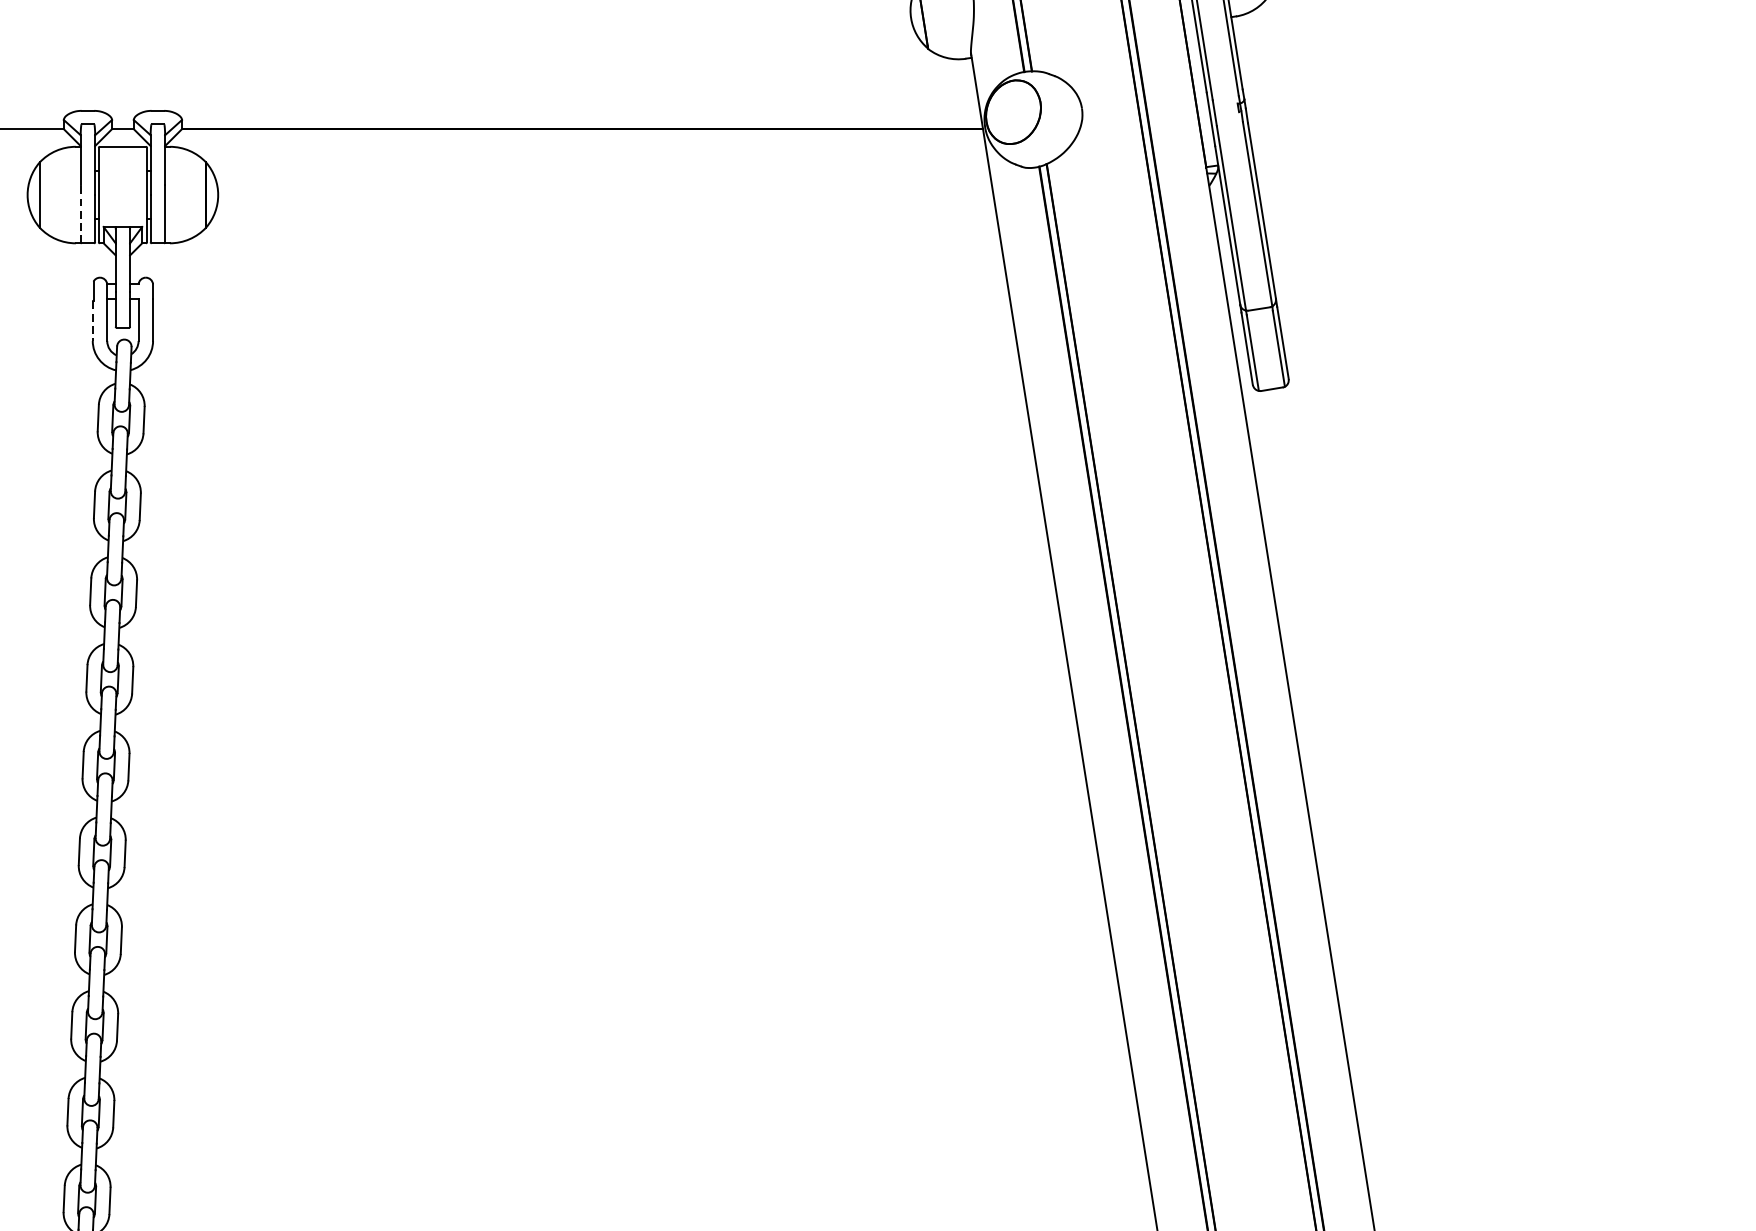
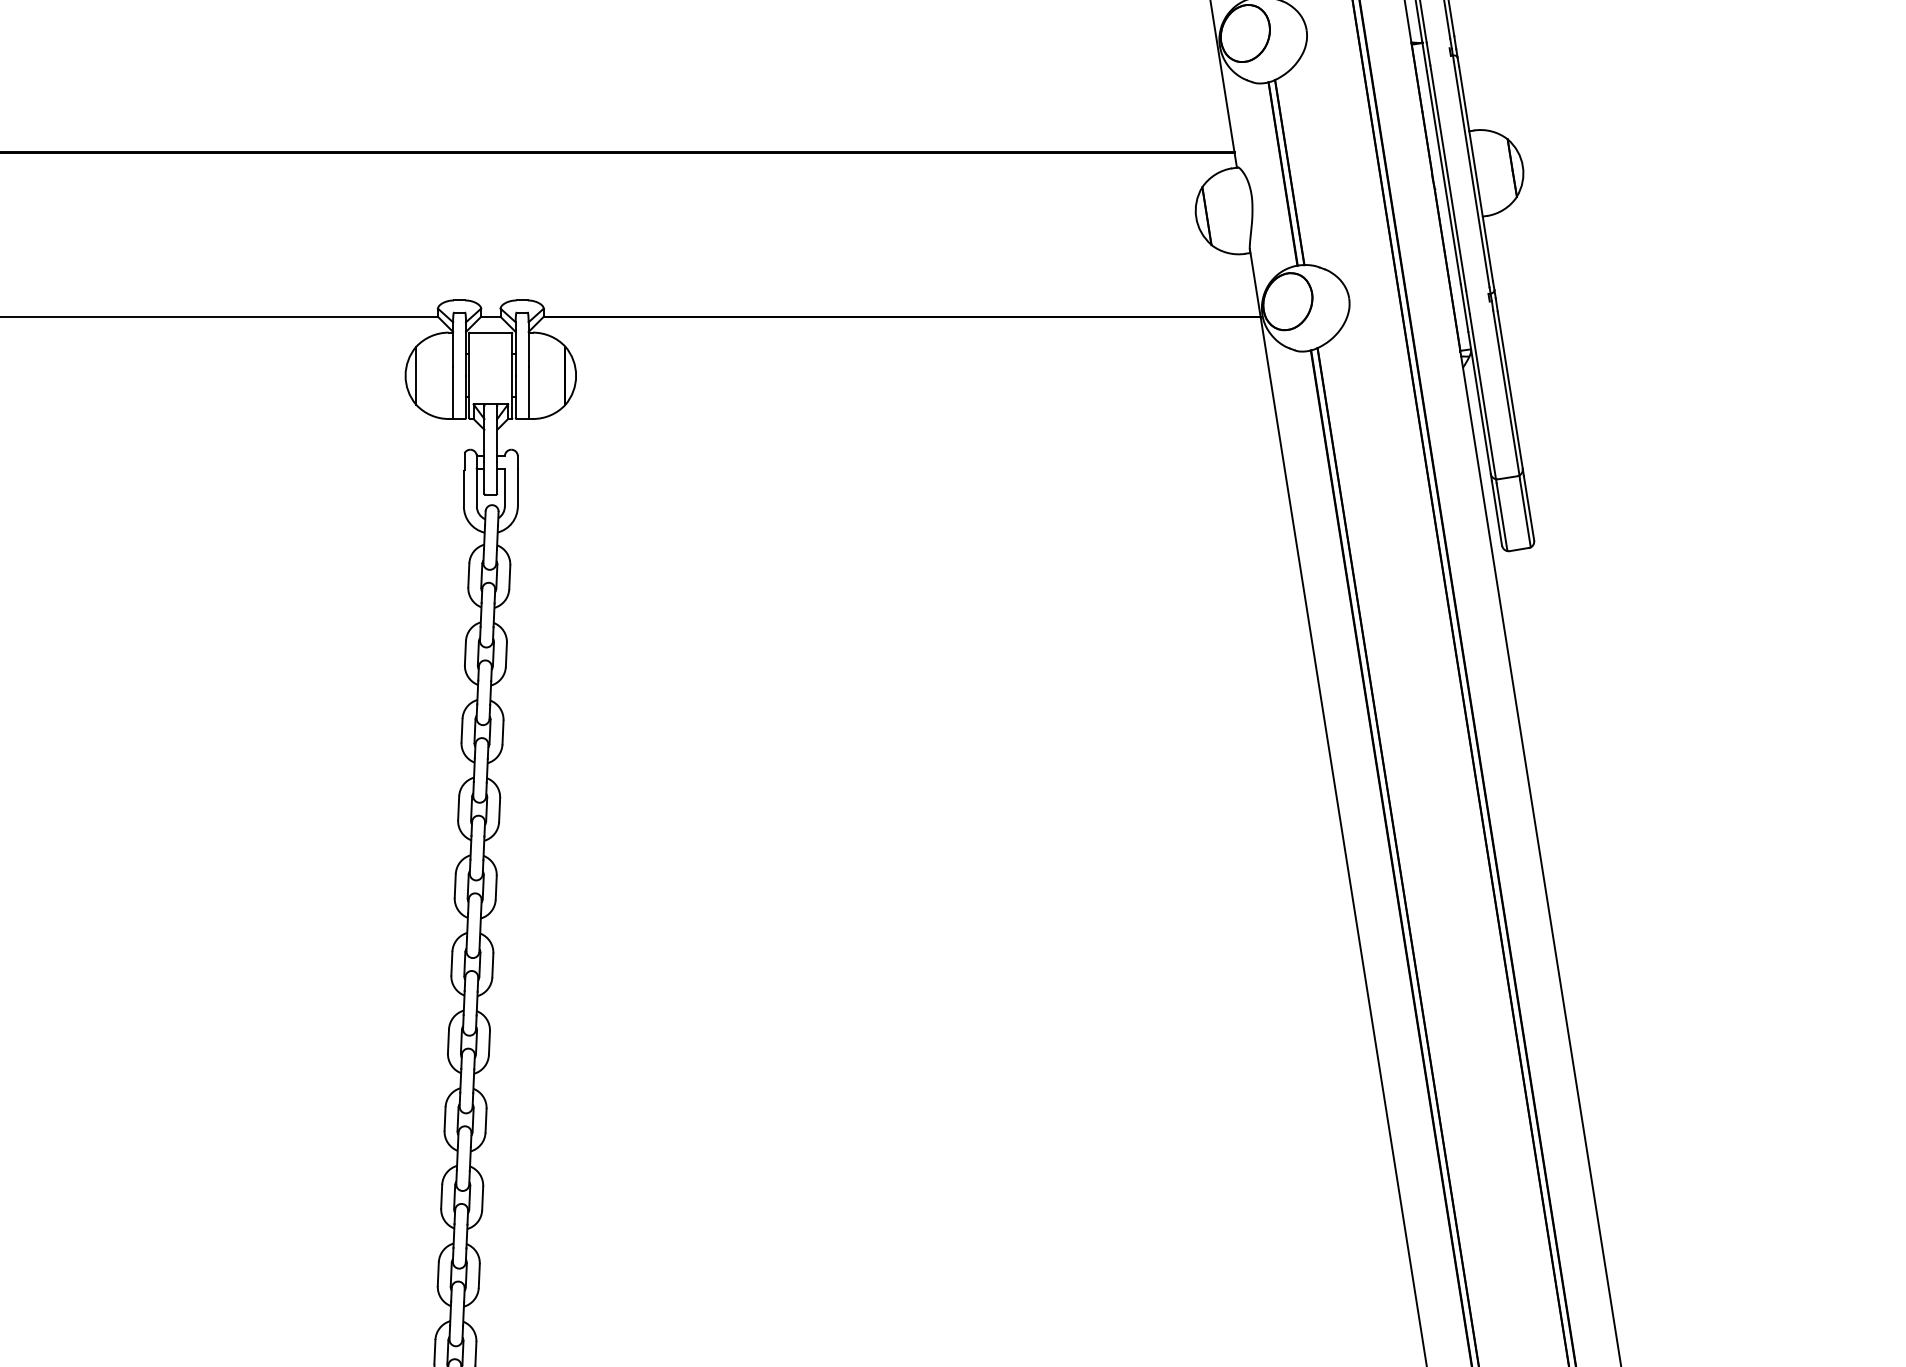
line: (81, 214) -> (453, 393), dashed -> solid
line: (92, 320) -> (463, 488), dashed -> solid

